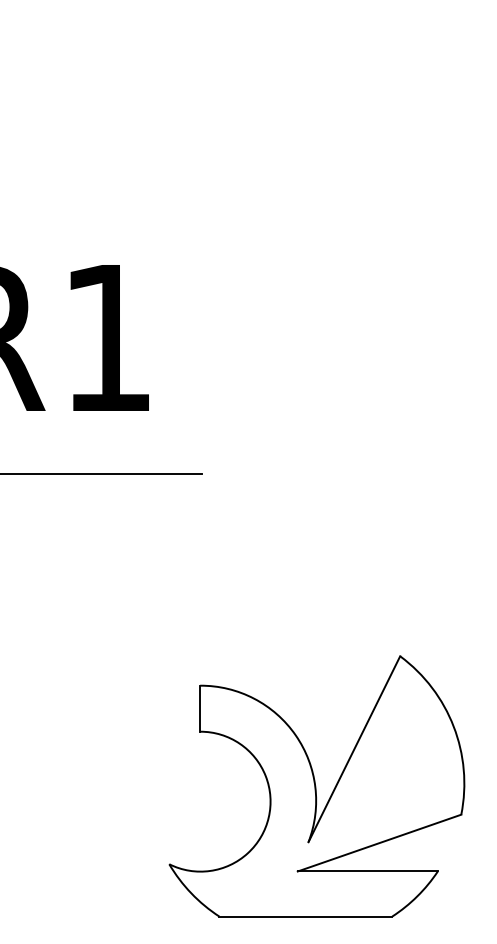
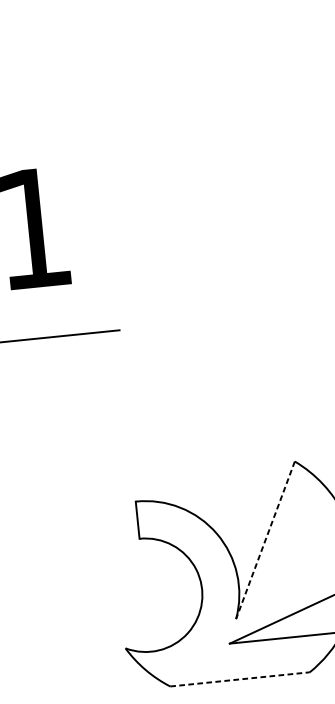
line: (354, 749) -> (265, 540), solid -> dashed
line: (306, 916) -> (240, 679), solid -> dashed

